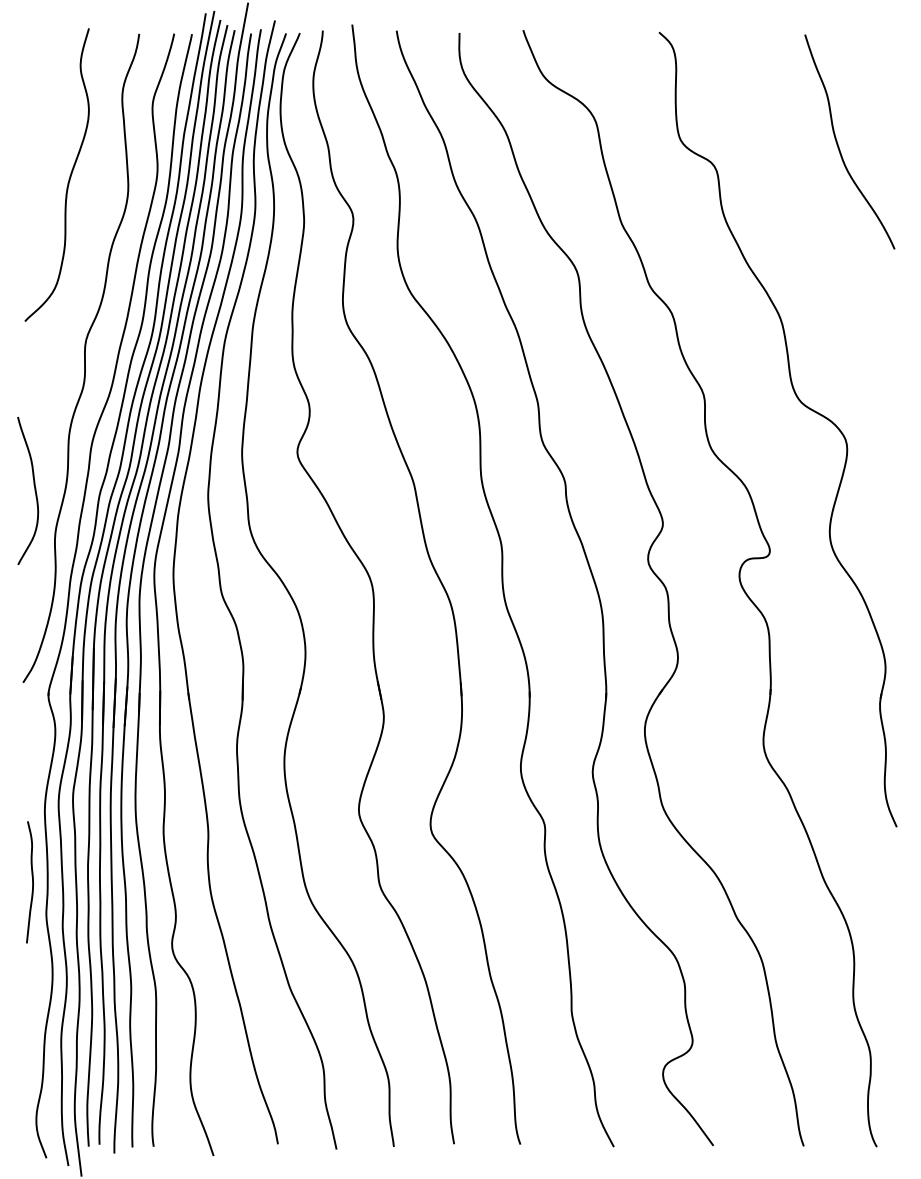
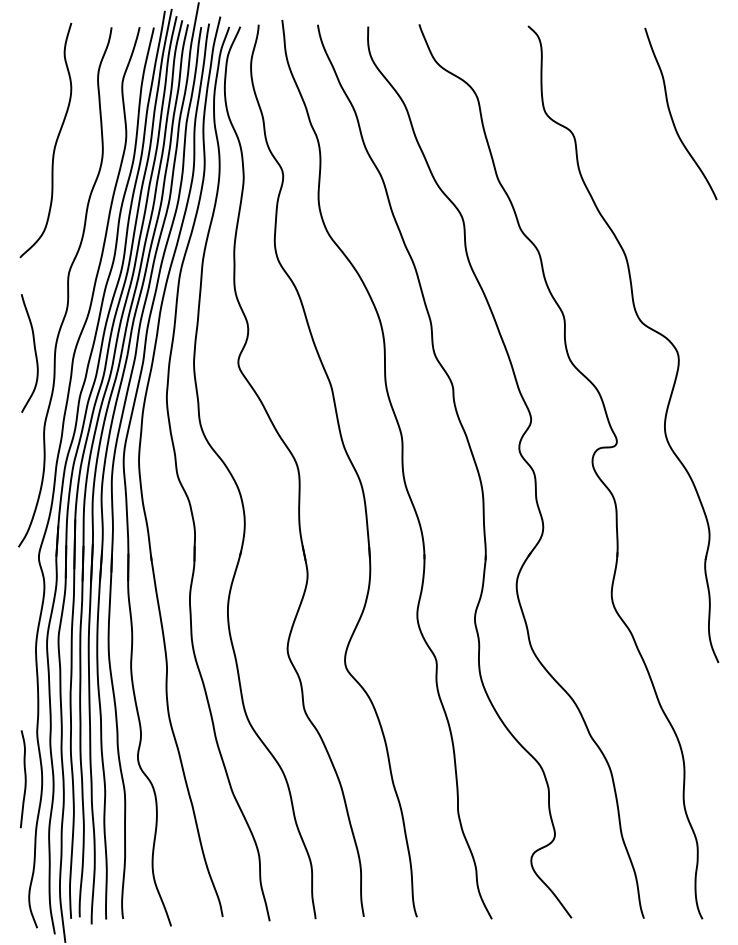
curve: (34, 490) -> (34, 353), moved
curve: (32, 882) -> (25, 779), moved

